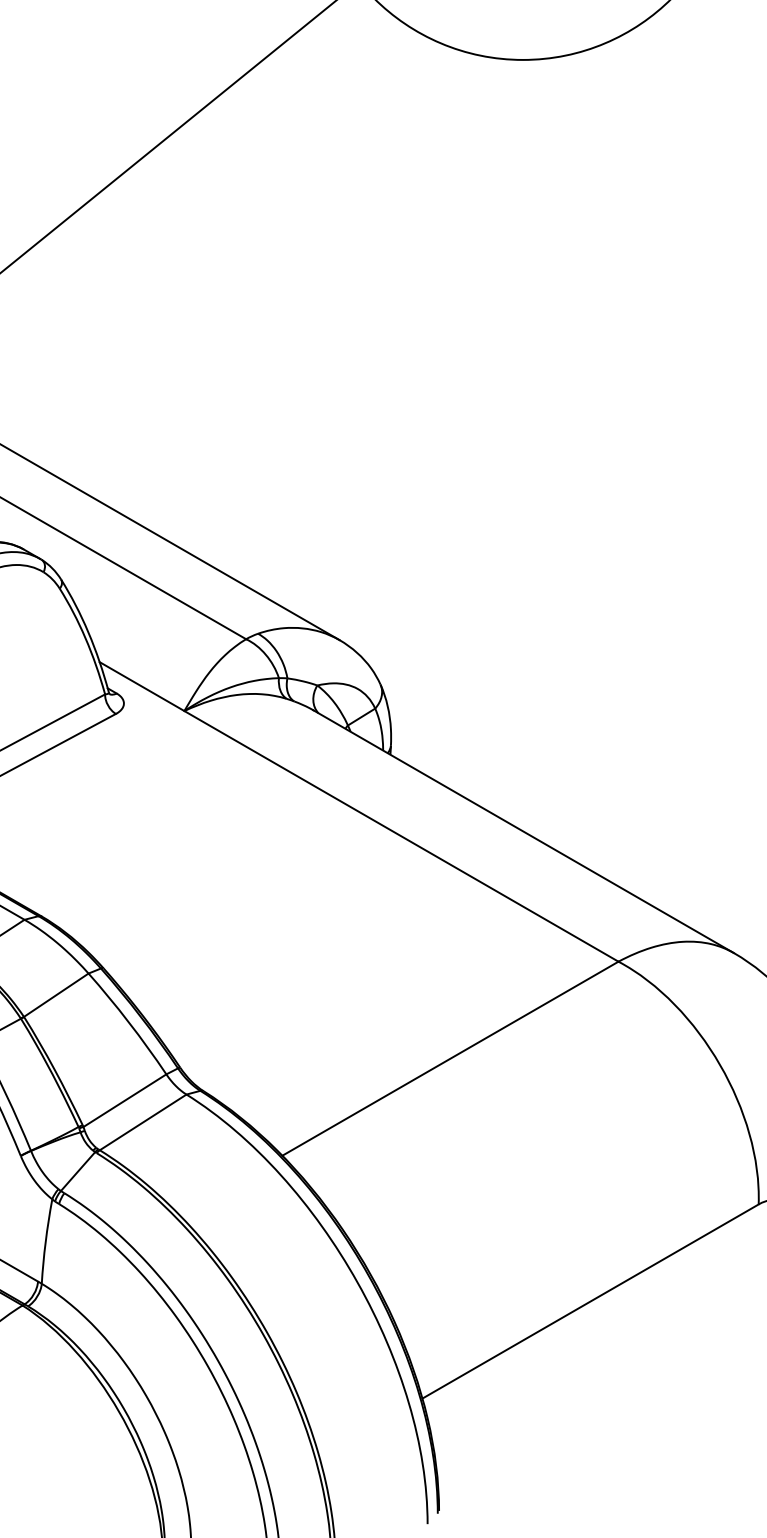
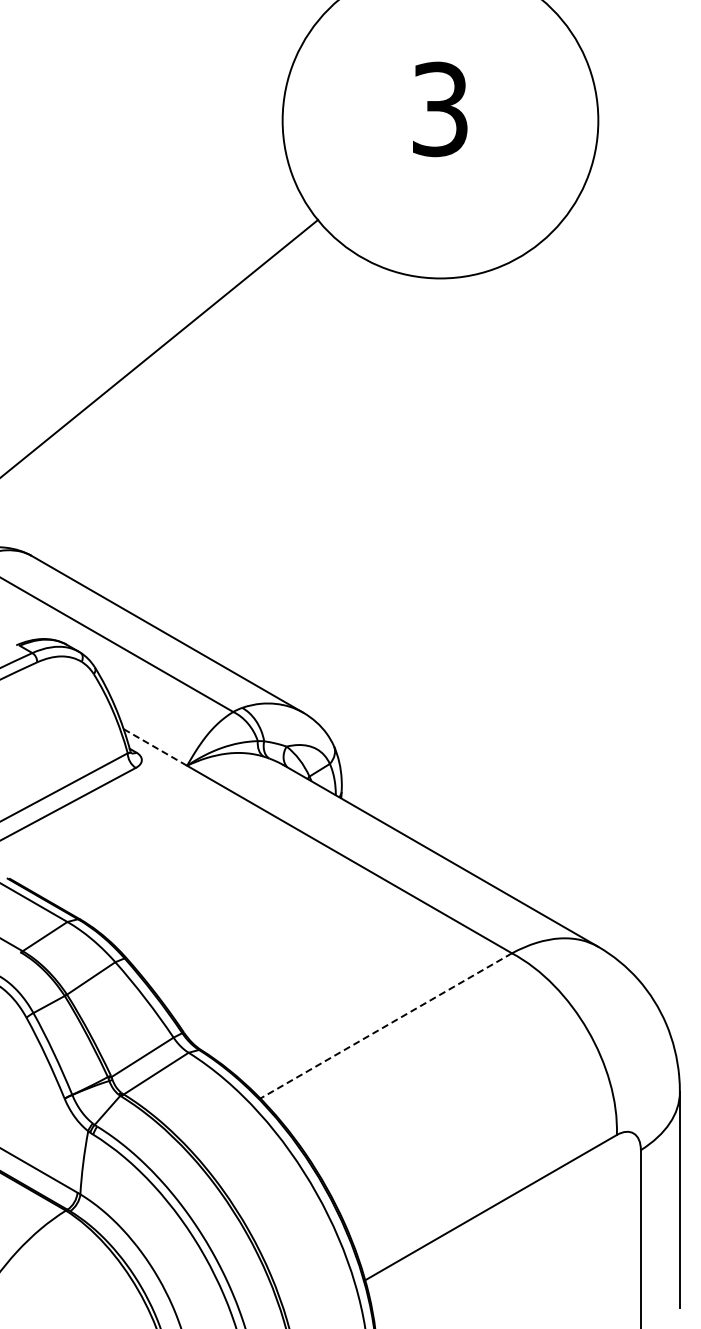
line: (142, 686) -> (155, 747), solid -> dashed
line: (449, 1059) -> (385, 1026), solid -> dashed

